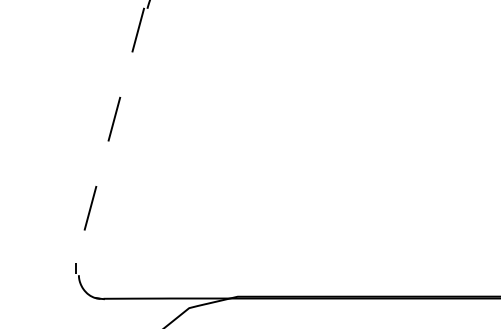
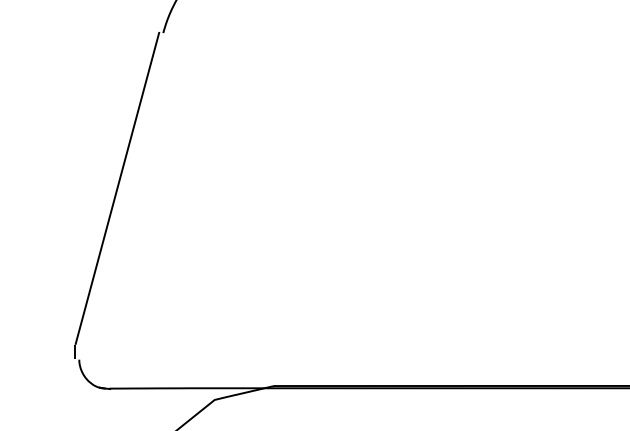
line: (110, 135) -> (117, 188), dashed -> solid

